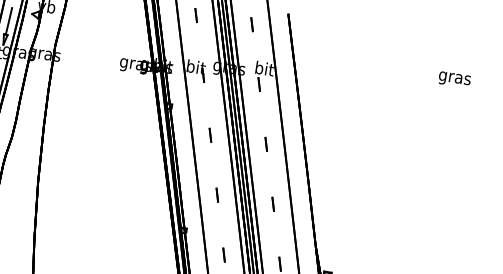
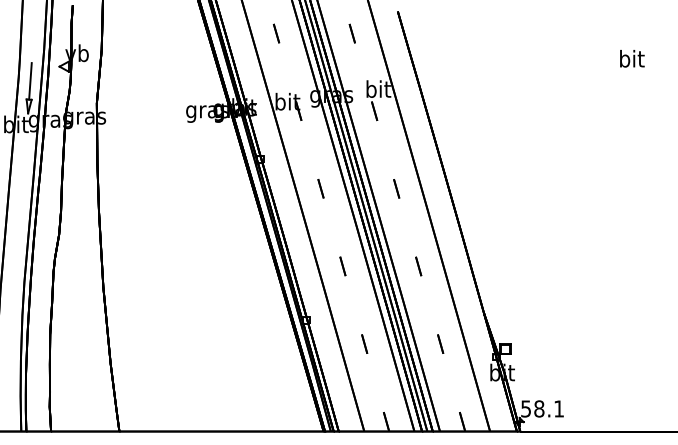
text: (454, 77) -> (631, 60), gras -> bit

